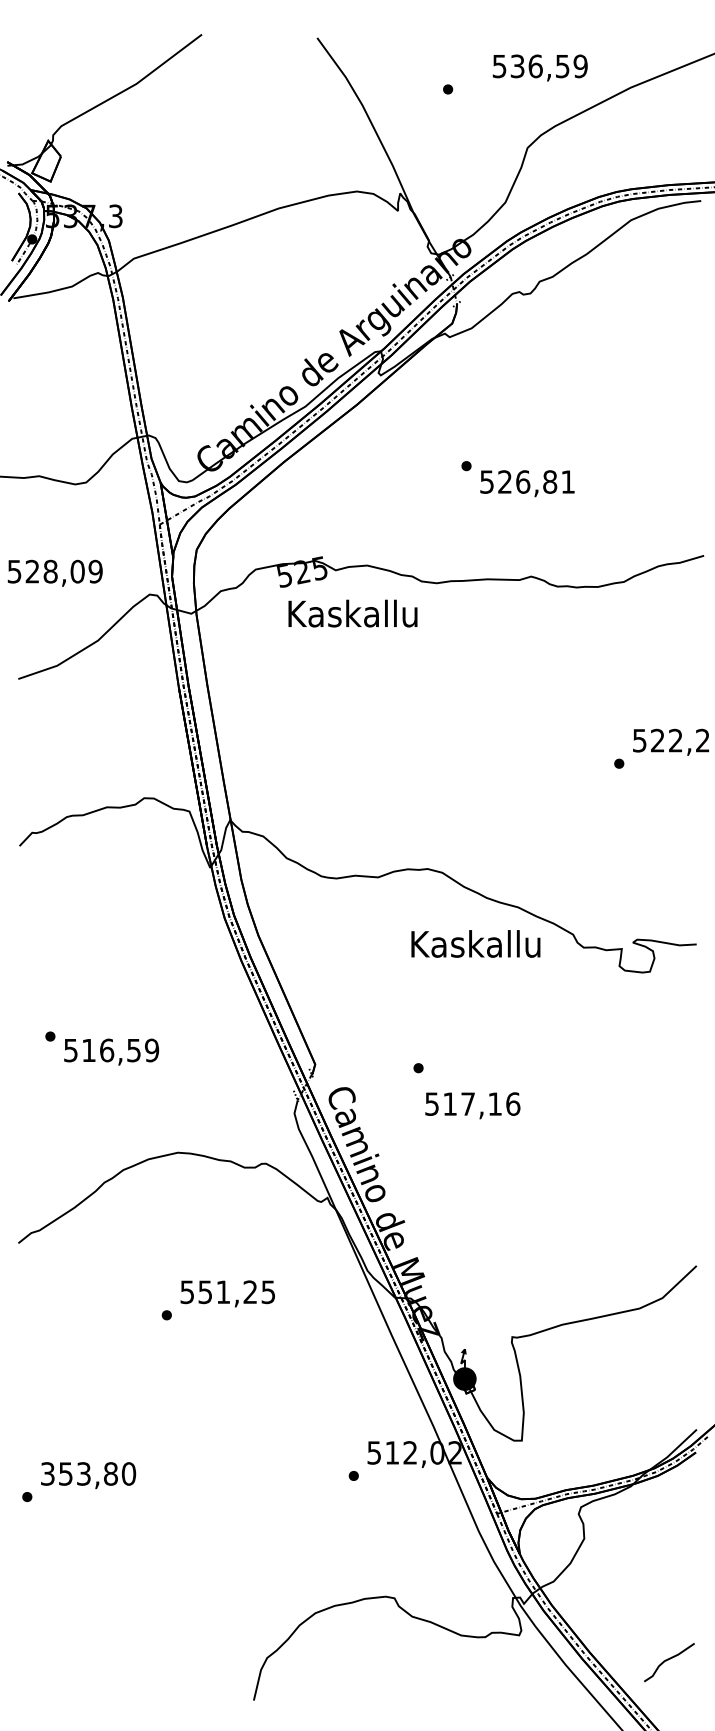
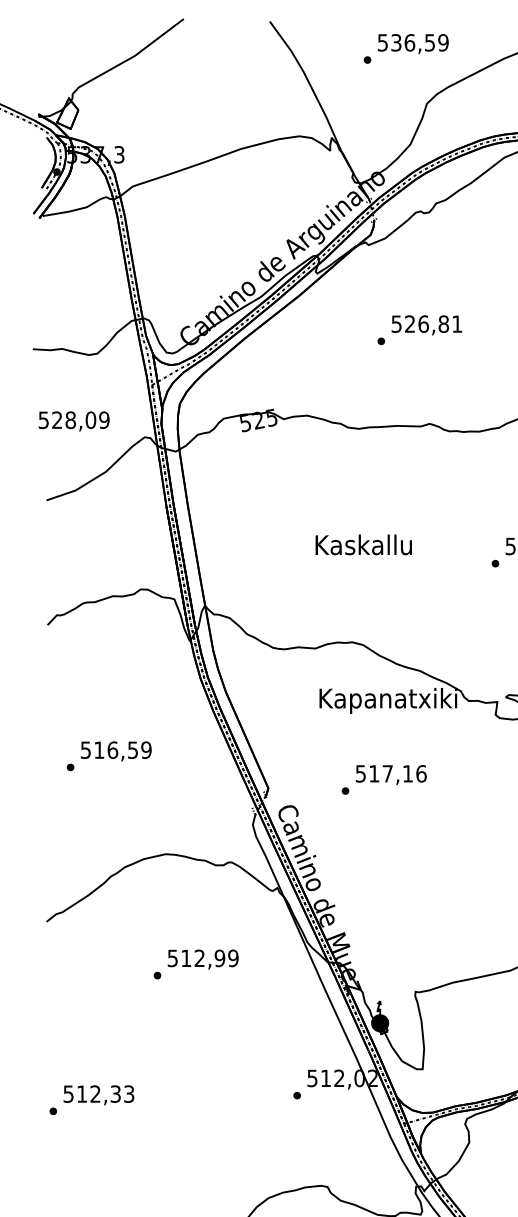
text: (539, 67) -> (412, 43), moved
text: (527, 483) -> (426, 325), moved
text: (352, 613) -> (363, 544), moved
text: (475, 947) -> (388, 700), Kaskallu -> Kapanatxiki
text: (111, 1051) -> (116, 750), moved
text: (472, 1105) -> (391, 774), moved
text: (236, 1292) -> (209, 958), 551,25 -> 512,99
text: (88, 1473) -> (99, 1093), 353,80 -> 512,33

